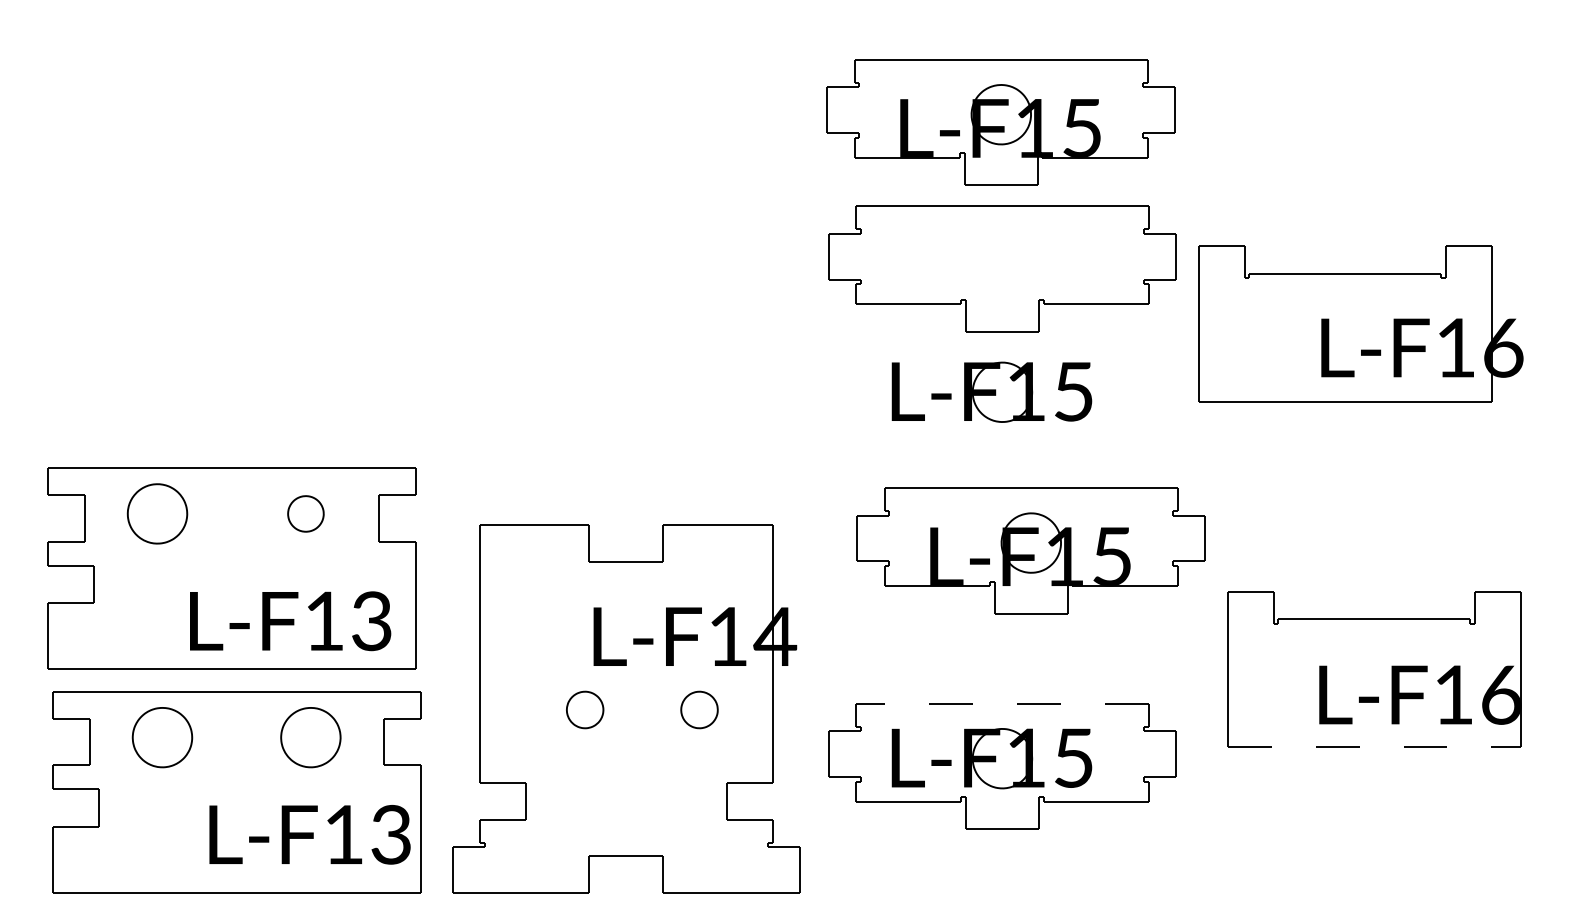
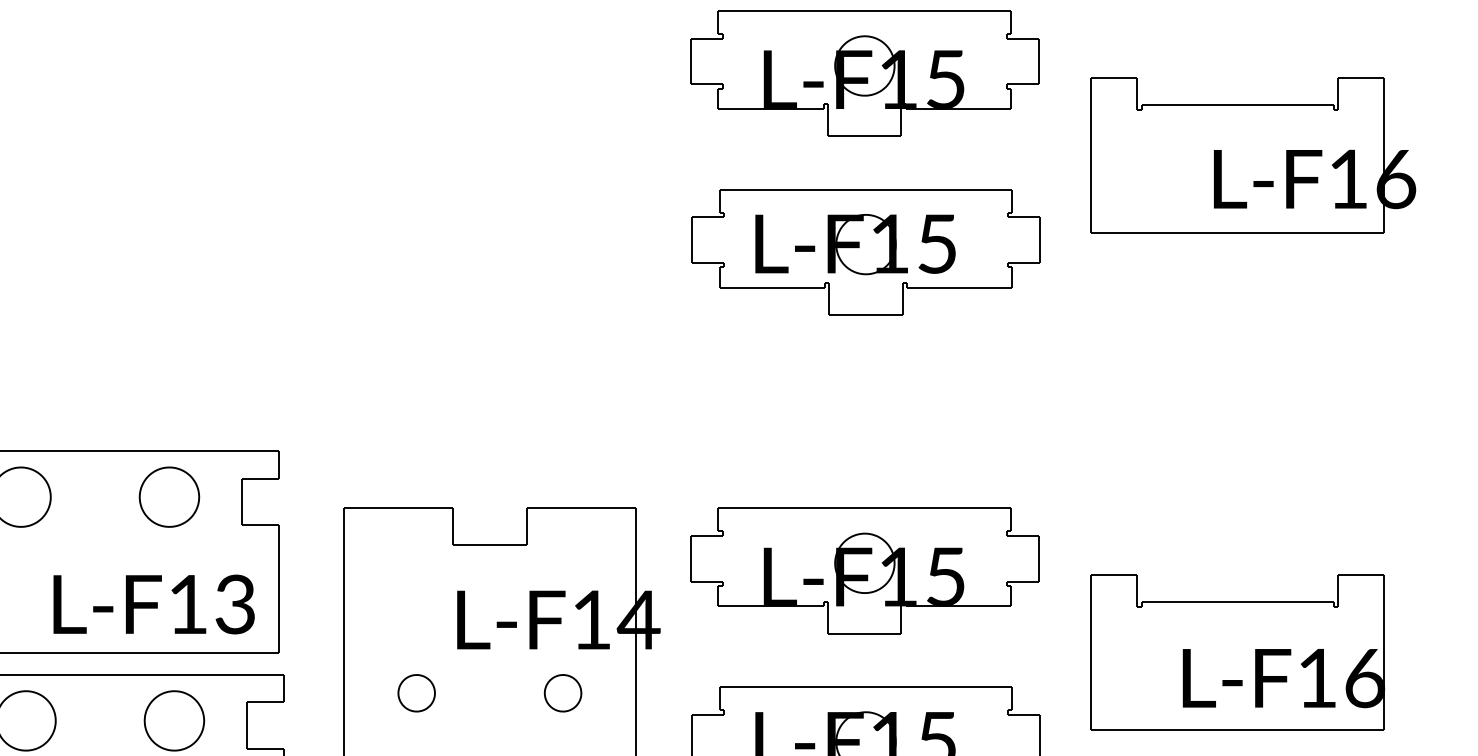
part: (1000, 122) -> (864, 73), moved
part: (1360, 323) -> (1253, 154), moved
part: (991, 391) -> (855, 243), moved
part: (305, 513) -> (169, 496), size x1.67
part: (1030, 550) -> (864, 570), moved
line: (1001, 703) -> (865, 686), dashed -> solid
part: (585, 709) -> (417, 692), moved
line: (1374, 747) -> (1238, 730), dashed -> solid

